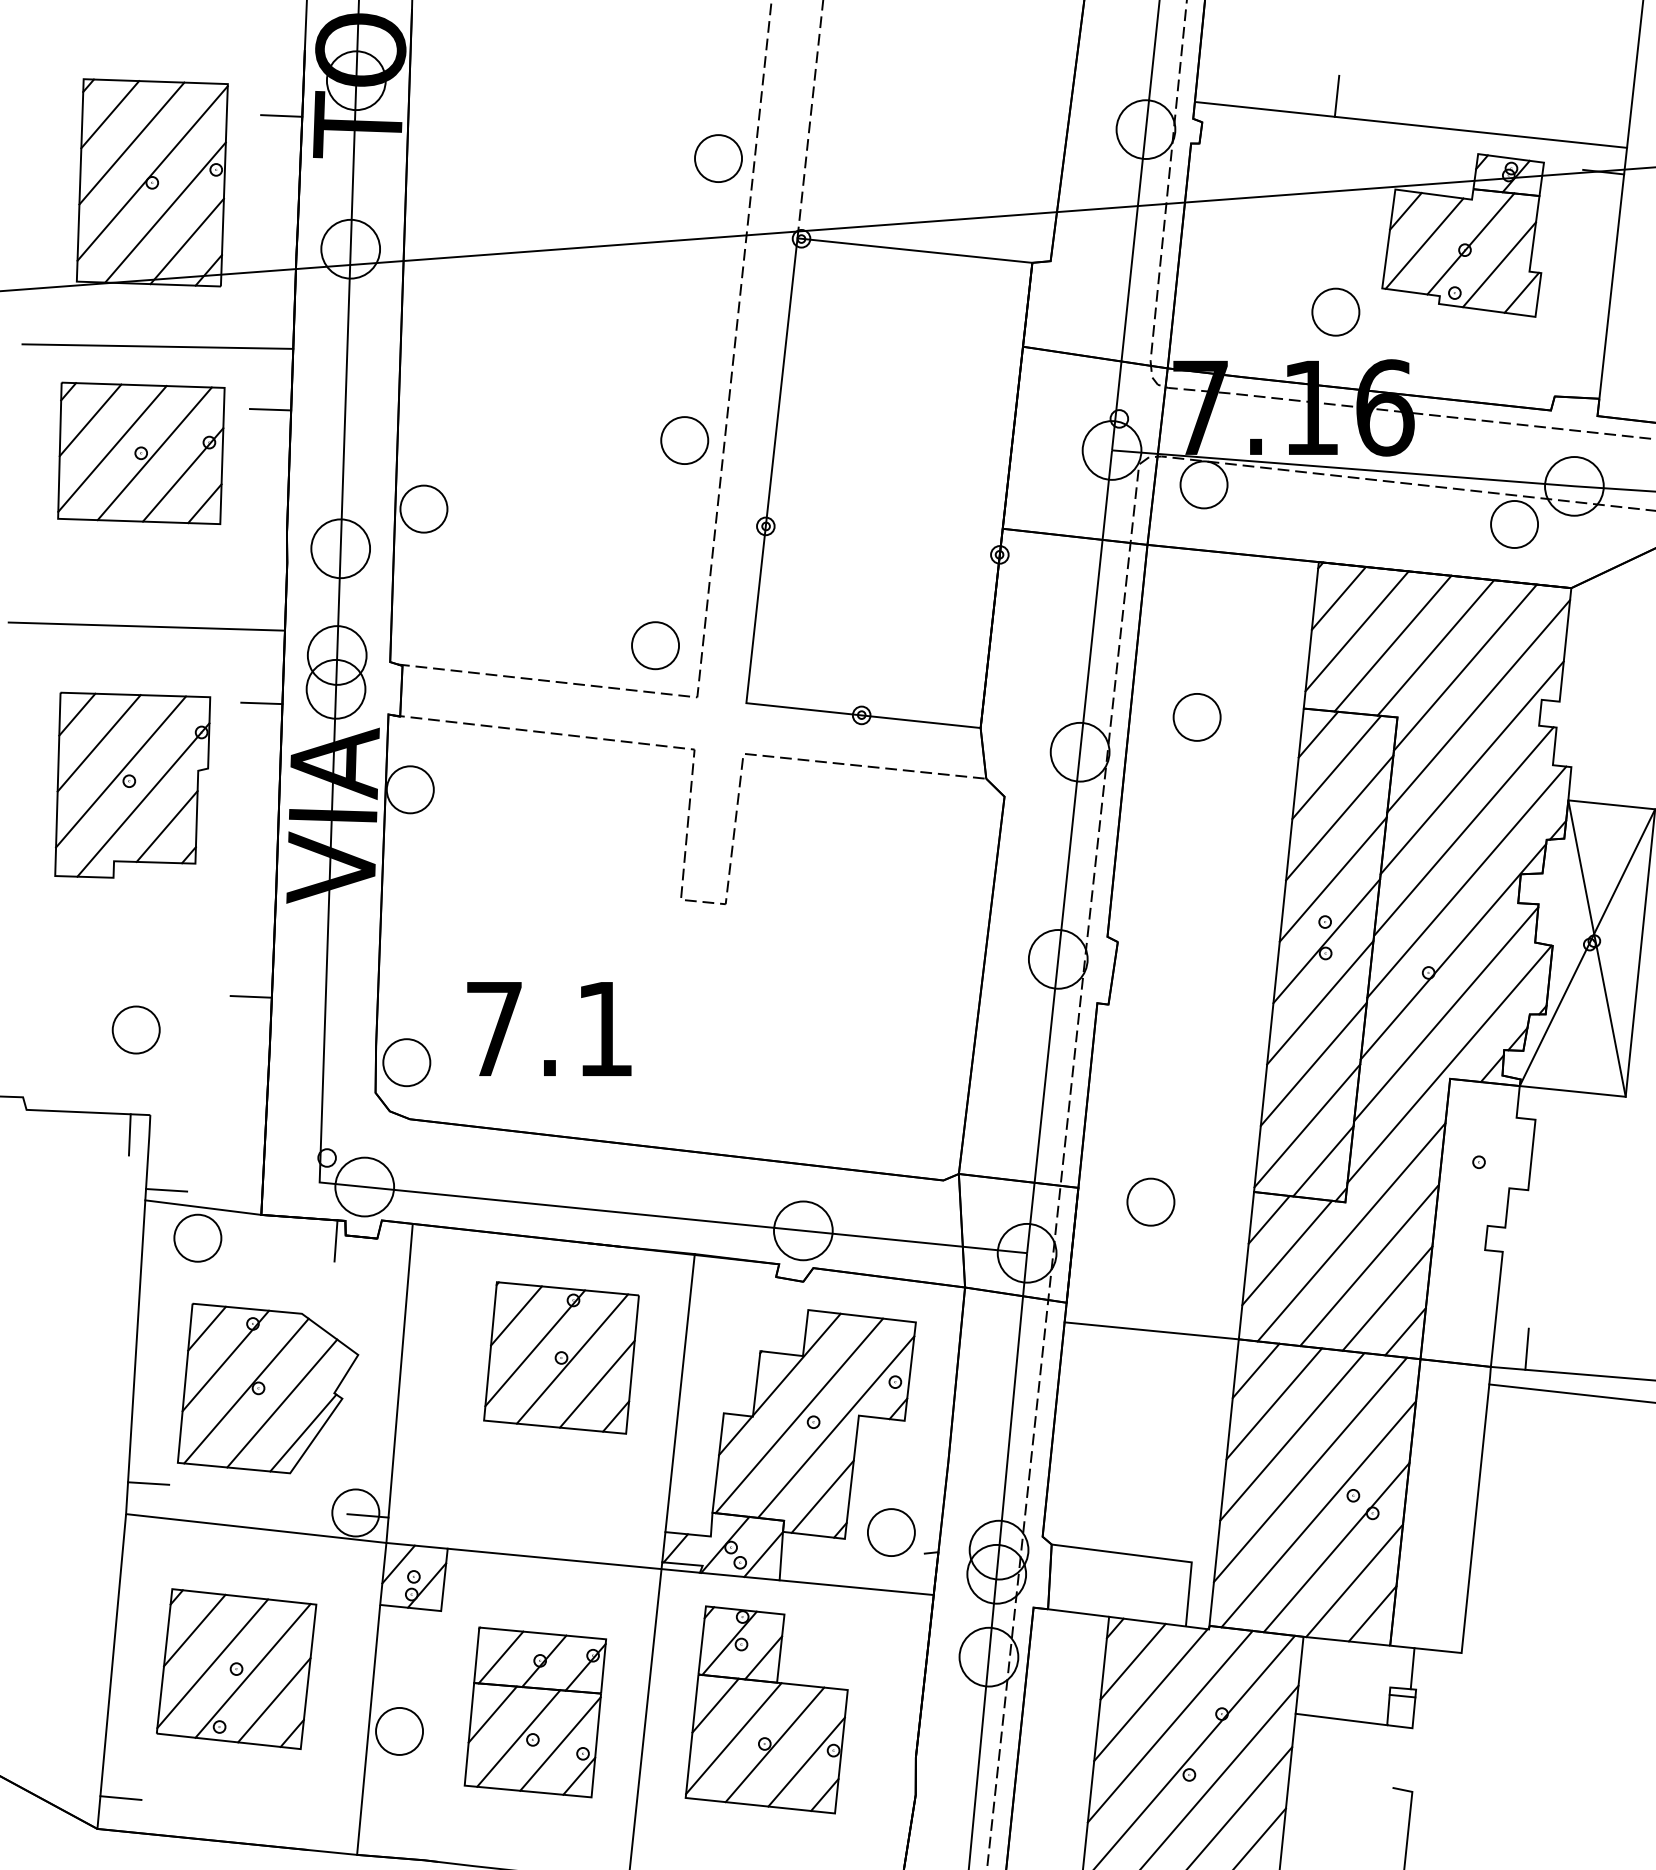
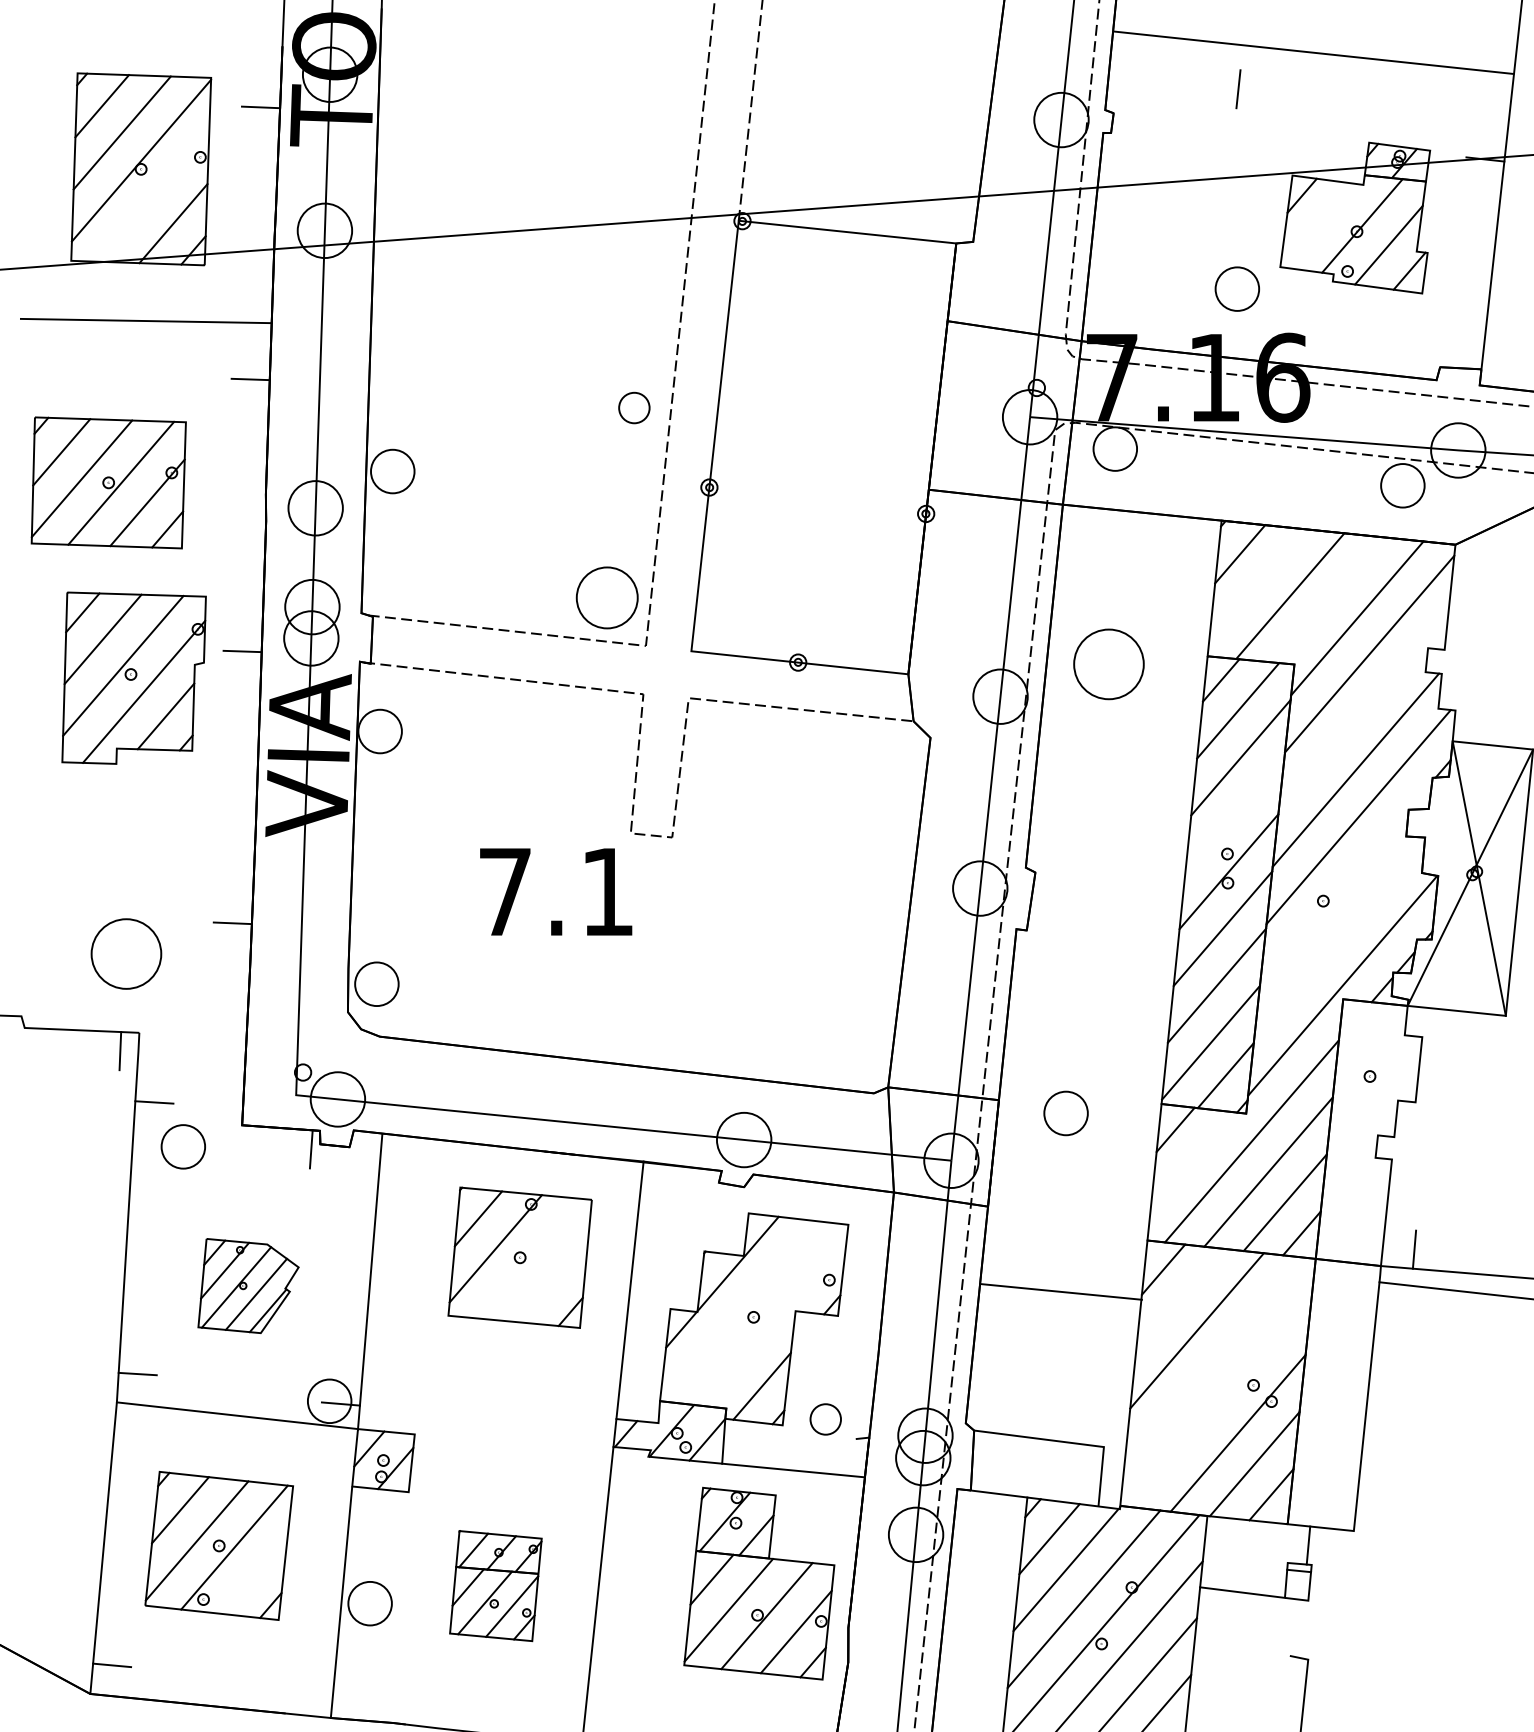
line: (1411, 124) -> (1313, 52), moved
part: (718, 158) -> (665, 146), removed
line: (165, 212) -> (153, 196), removed
line: (1424, 243) -> (1319, 225), removed
part: (684, 440) -> (634, 407), size x0.7
part: (141, 452) -> (108, 482), moved
line: (146, 626) -> (135, 580), removed
line: (1356, 631) -> (1256, 584), removed
part: (655, 645) -> (607, 597), size x1.4
line: (1435, 647) -> (1329, 599), removed
part: (1196, 717) -> (1108, 664), size x1.6
line: (1471, 767) -> (1363, 710), removed
part: (132, 784) -> (133, 677), moved
line: (1332, 879) -> (1234, 814), removed
line: (1453, 951) -> (1346, 881), removed
line: (1446, 1014) -> (1339, 939), removed
text: (549, 1028) -> (556, 891), moved
part: (135, 1029) -> (125, 953), size x1.6
line: (203, 1207) -> (188, 1118), removed
line: (1287, 1252) -> (1192, 1160), removed
line: (1151, 1330) -> (1061, 1291), moved
line: (572, 1358) -> (530, 1258), removed
line: (596, 1383) -> (552, 1281), removed
part: (268, 1388) -> (248, 1286), size x0.6
line: (1274, 1403) -> (1180, 1299), removed
line: (799, 1415) -> (740, 1311), removed
line: (836, 1426) -> (774, 1321), removed
line: (1310, 1469) -> (1213, 1361), removed
line: (1318, 1514) -> (1221, 1402), removed
part: (891, 1532) -> (825, 1419), size x0.7
line: (573, 1560) -> (531, 1445), removed
line: (274, 1700) -> (254, 1575), removed
part: (766, 1709) -> (759, 1583), moved
part: (534, 1712) -> (495, 1586), size x0.7

